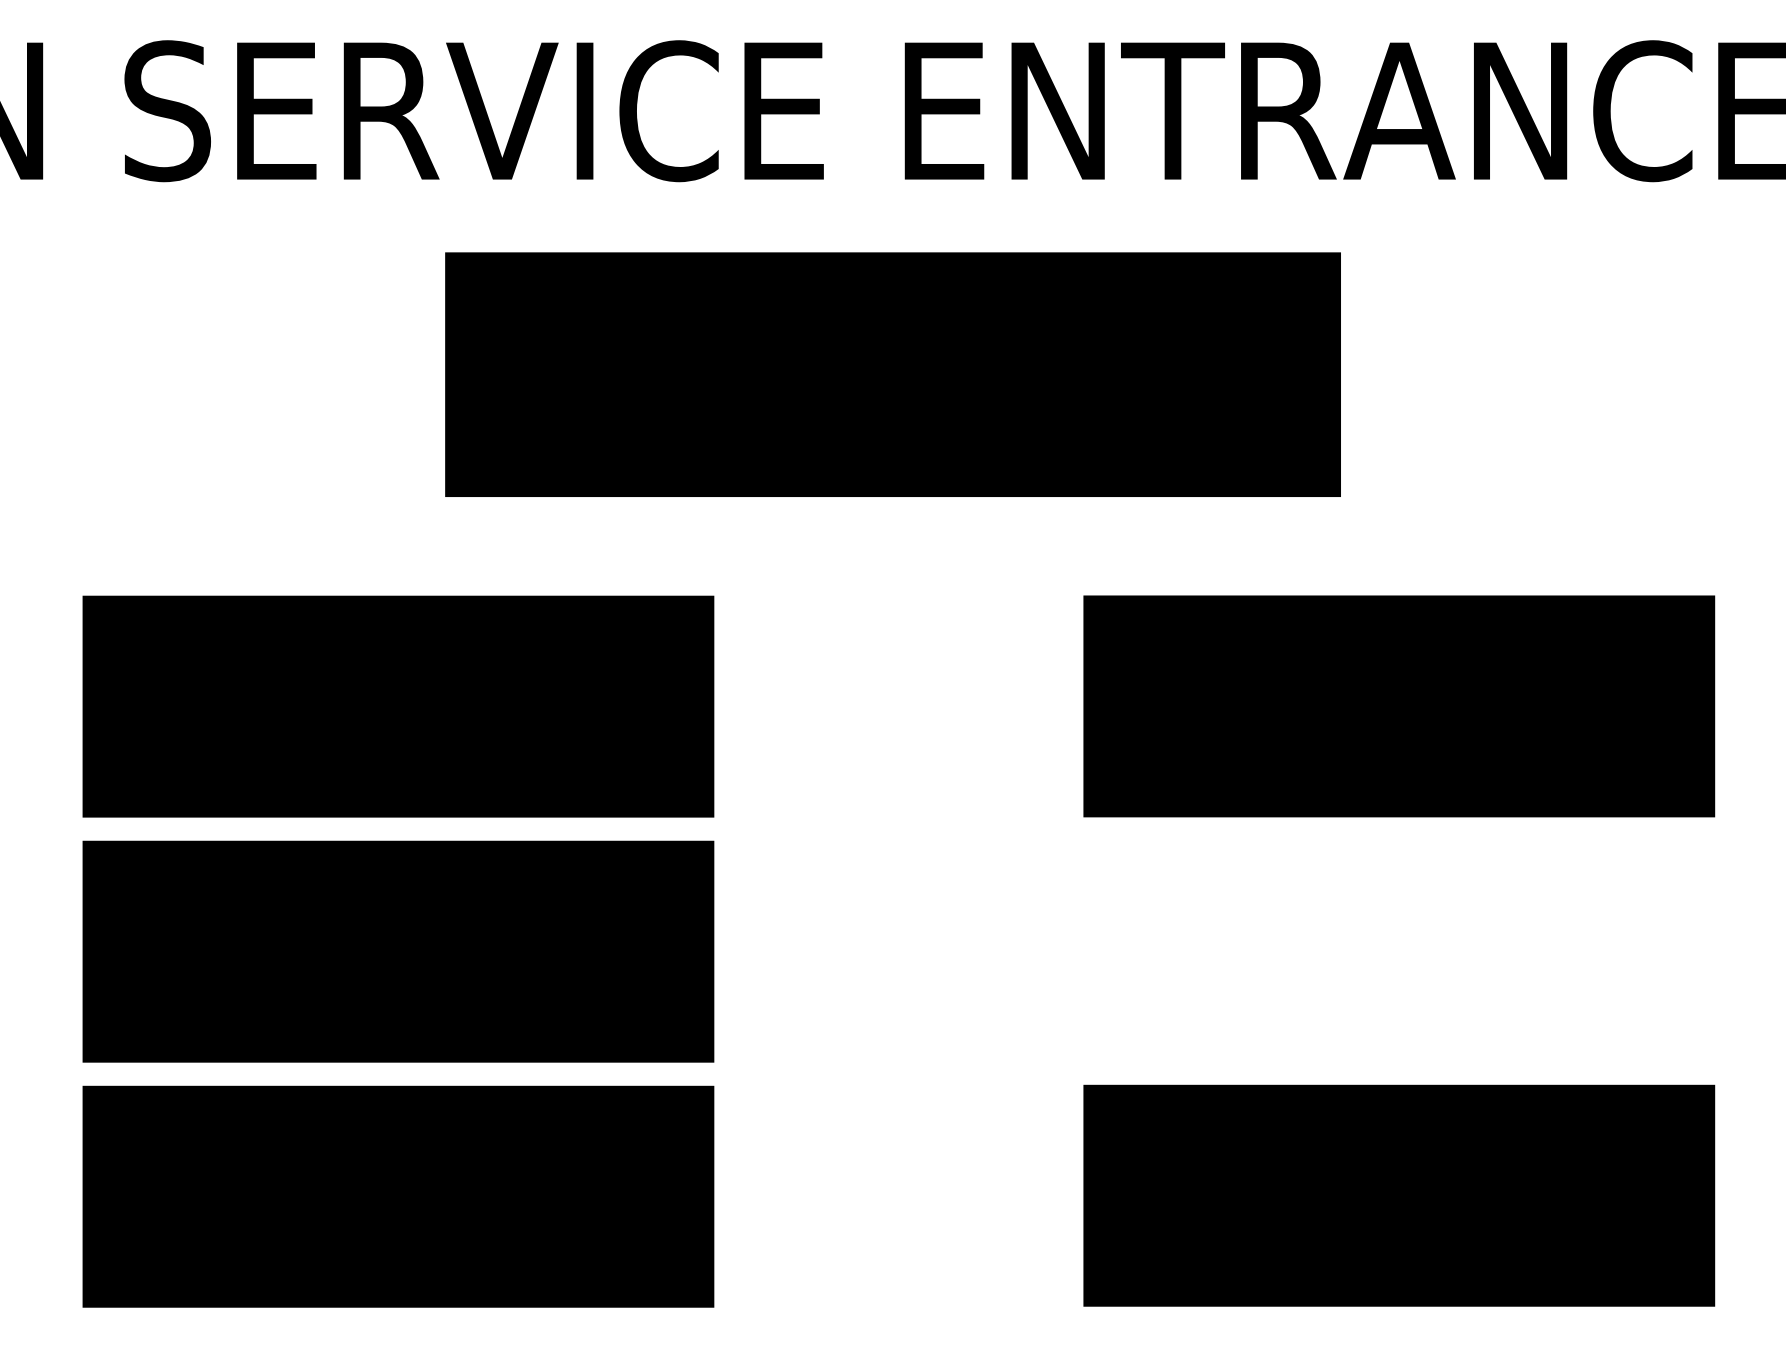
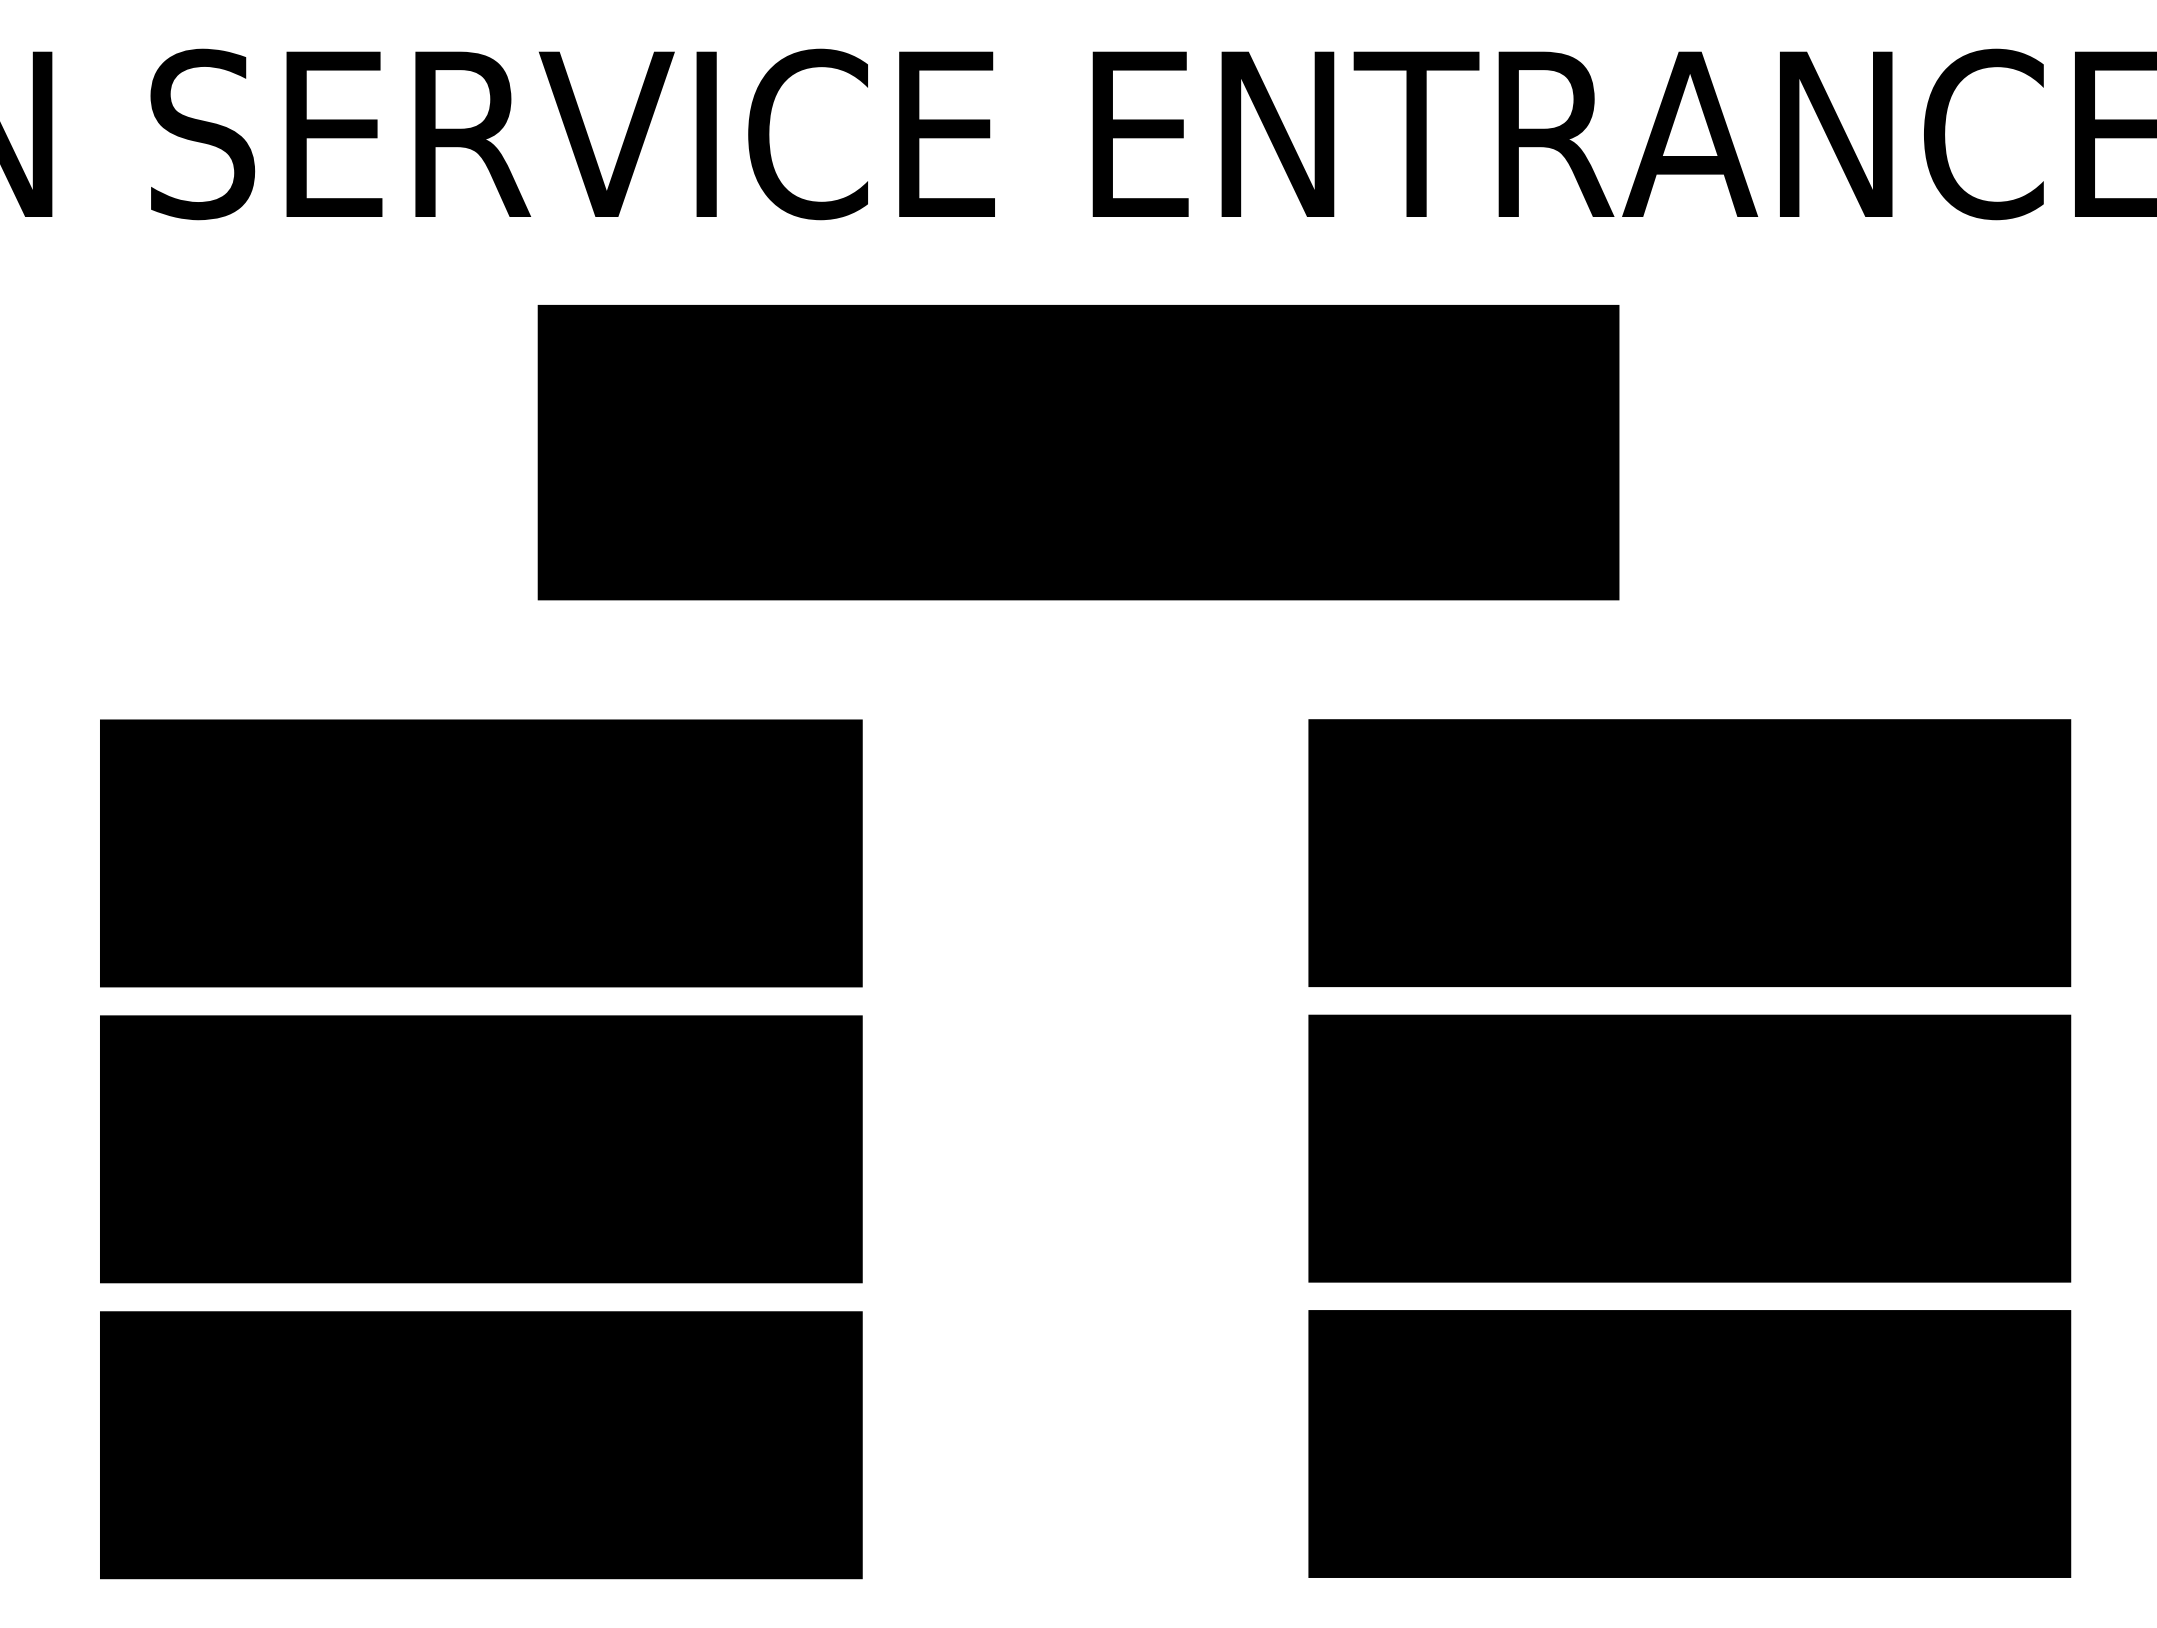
part: (1399, 951) -> (1689, 1148), added

